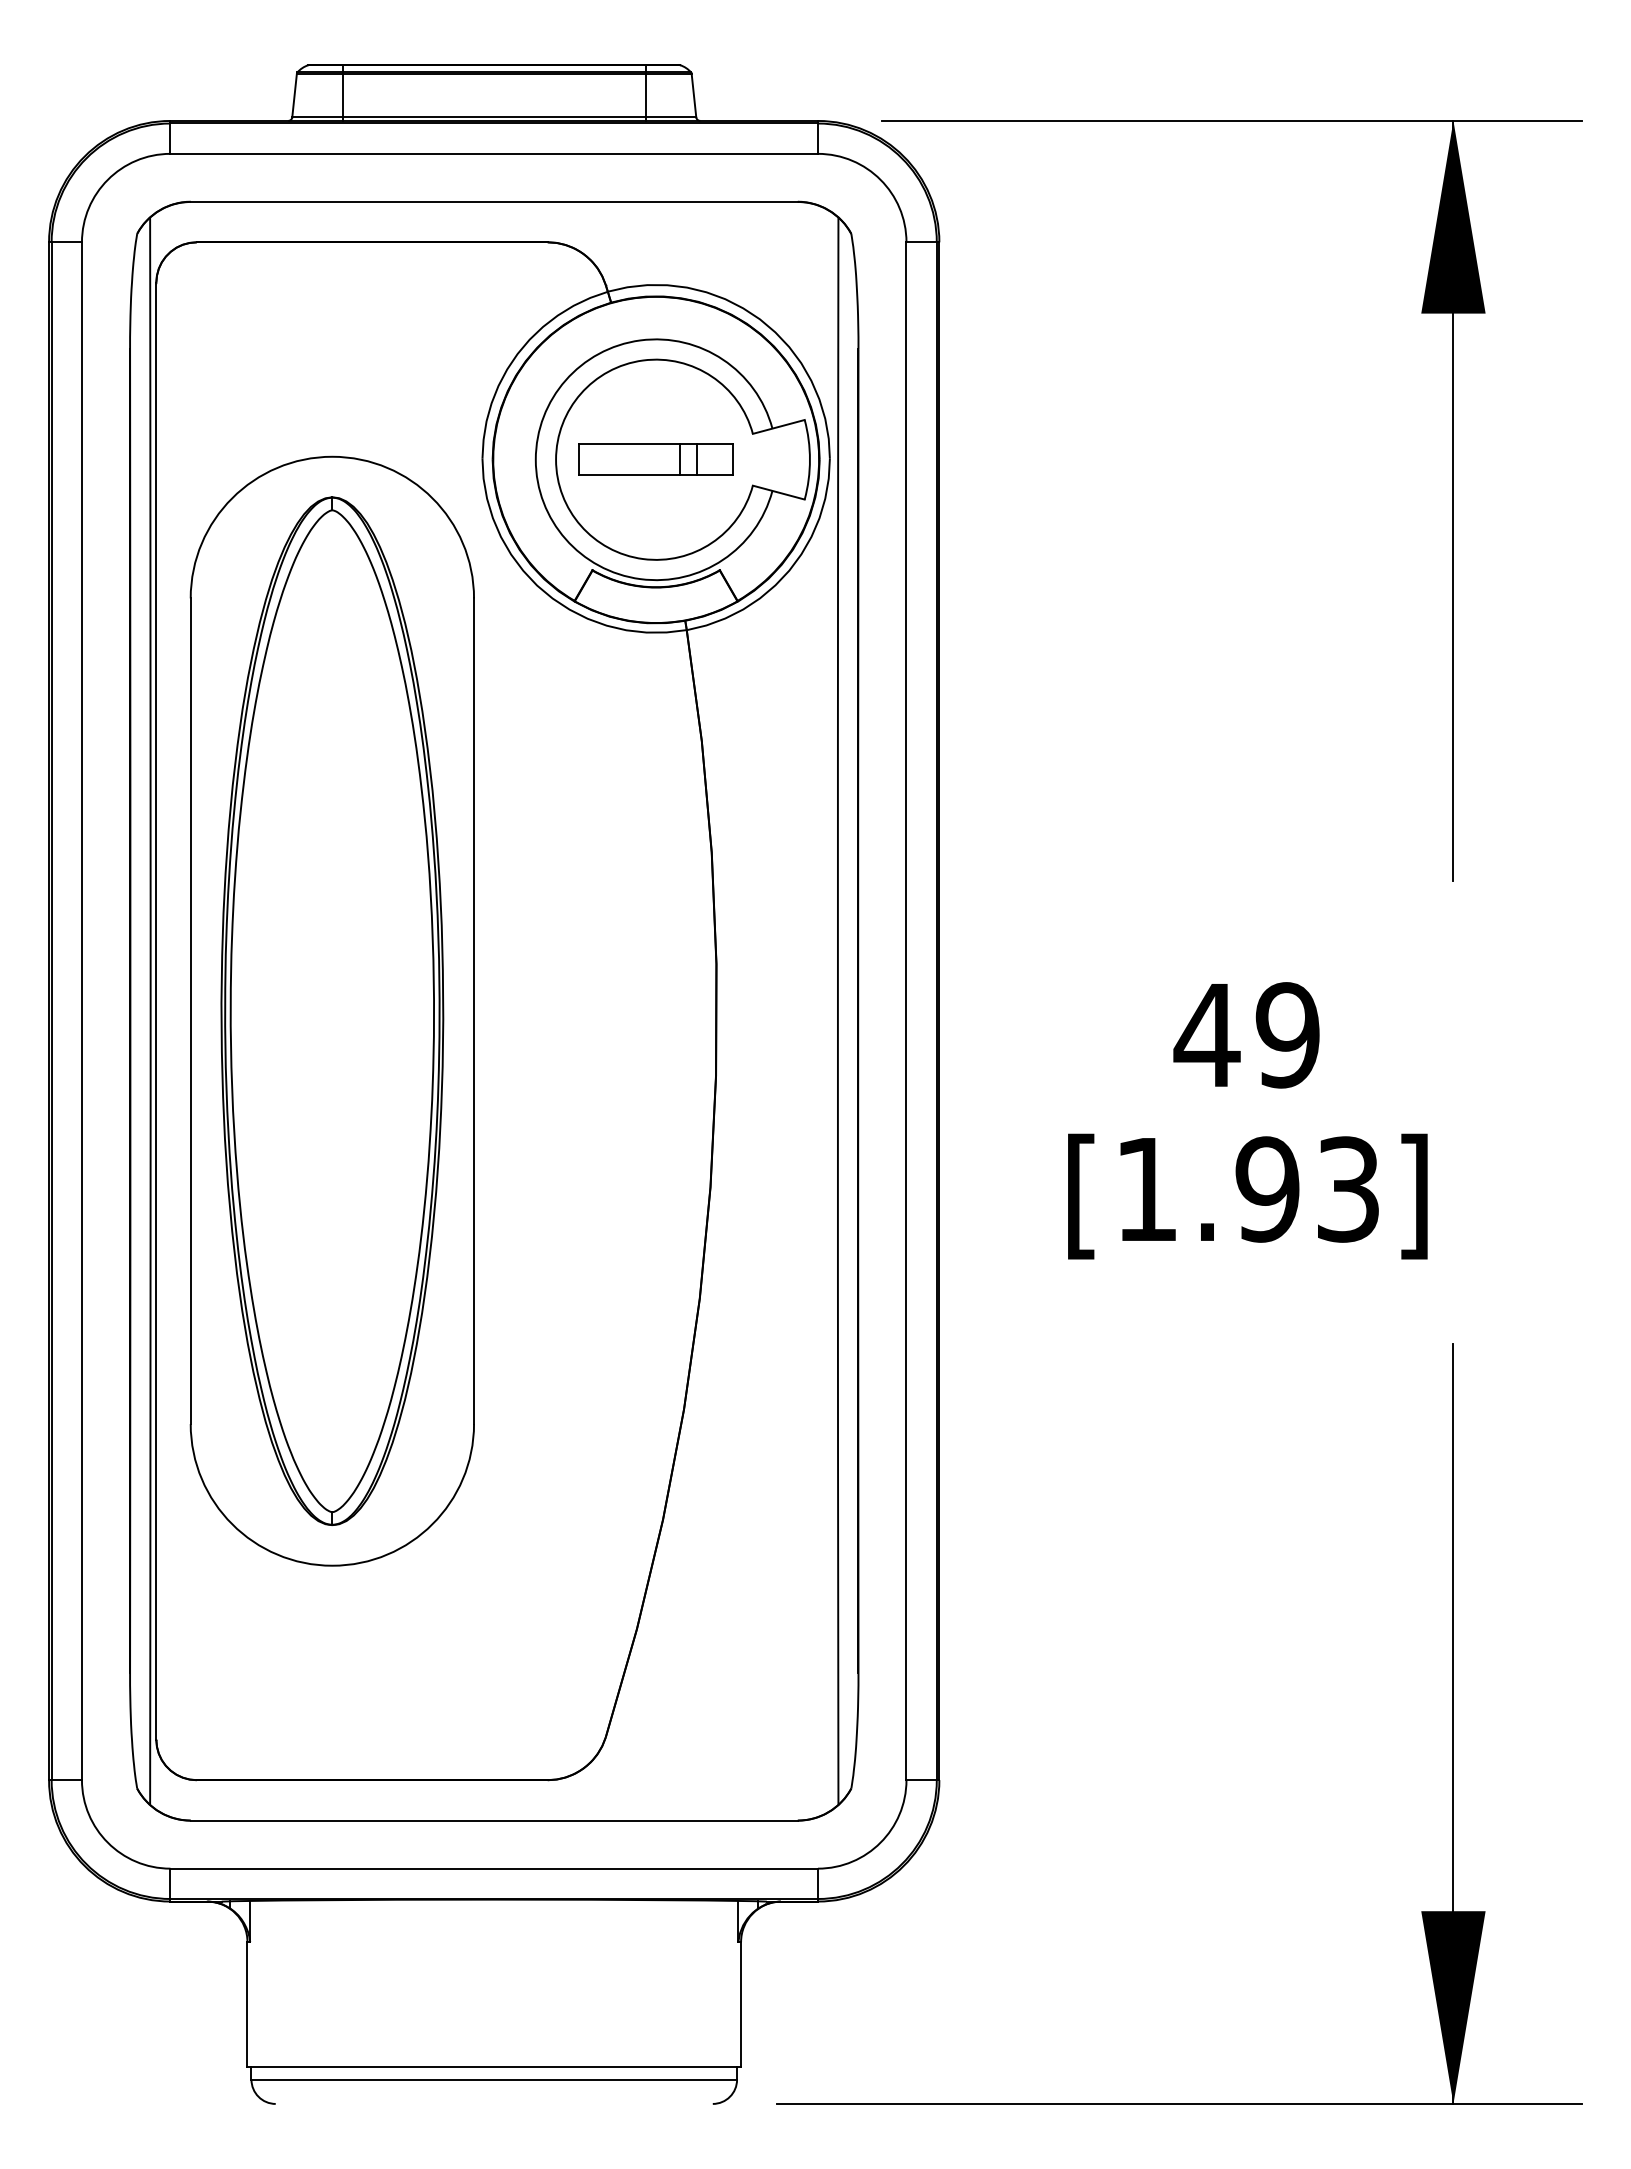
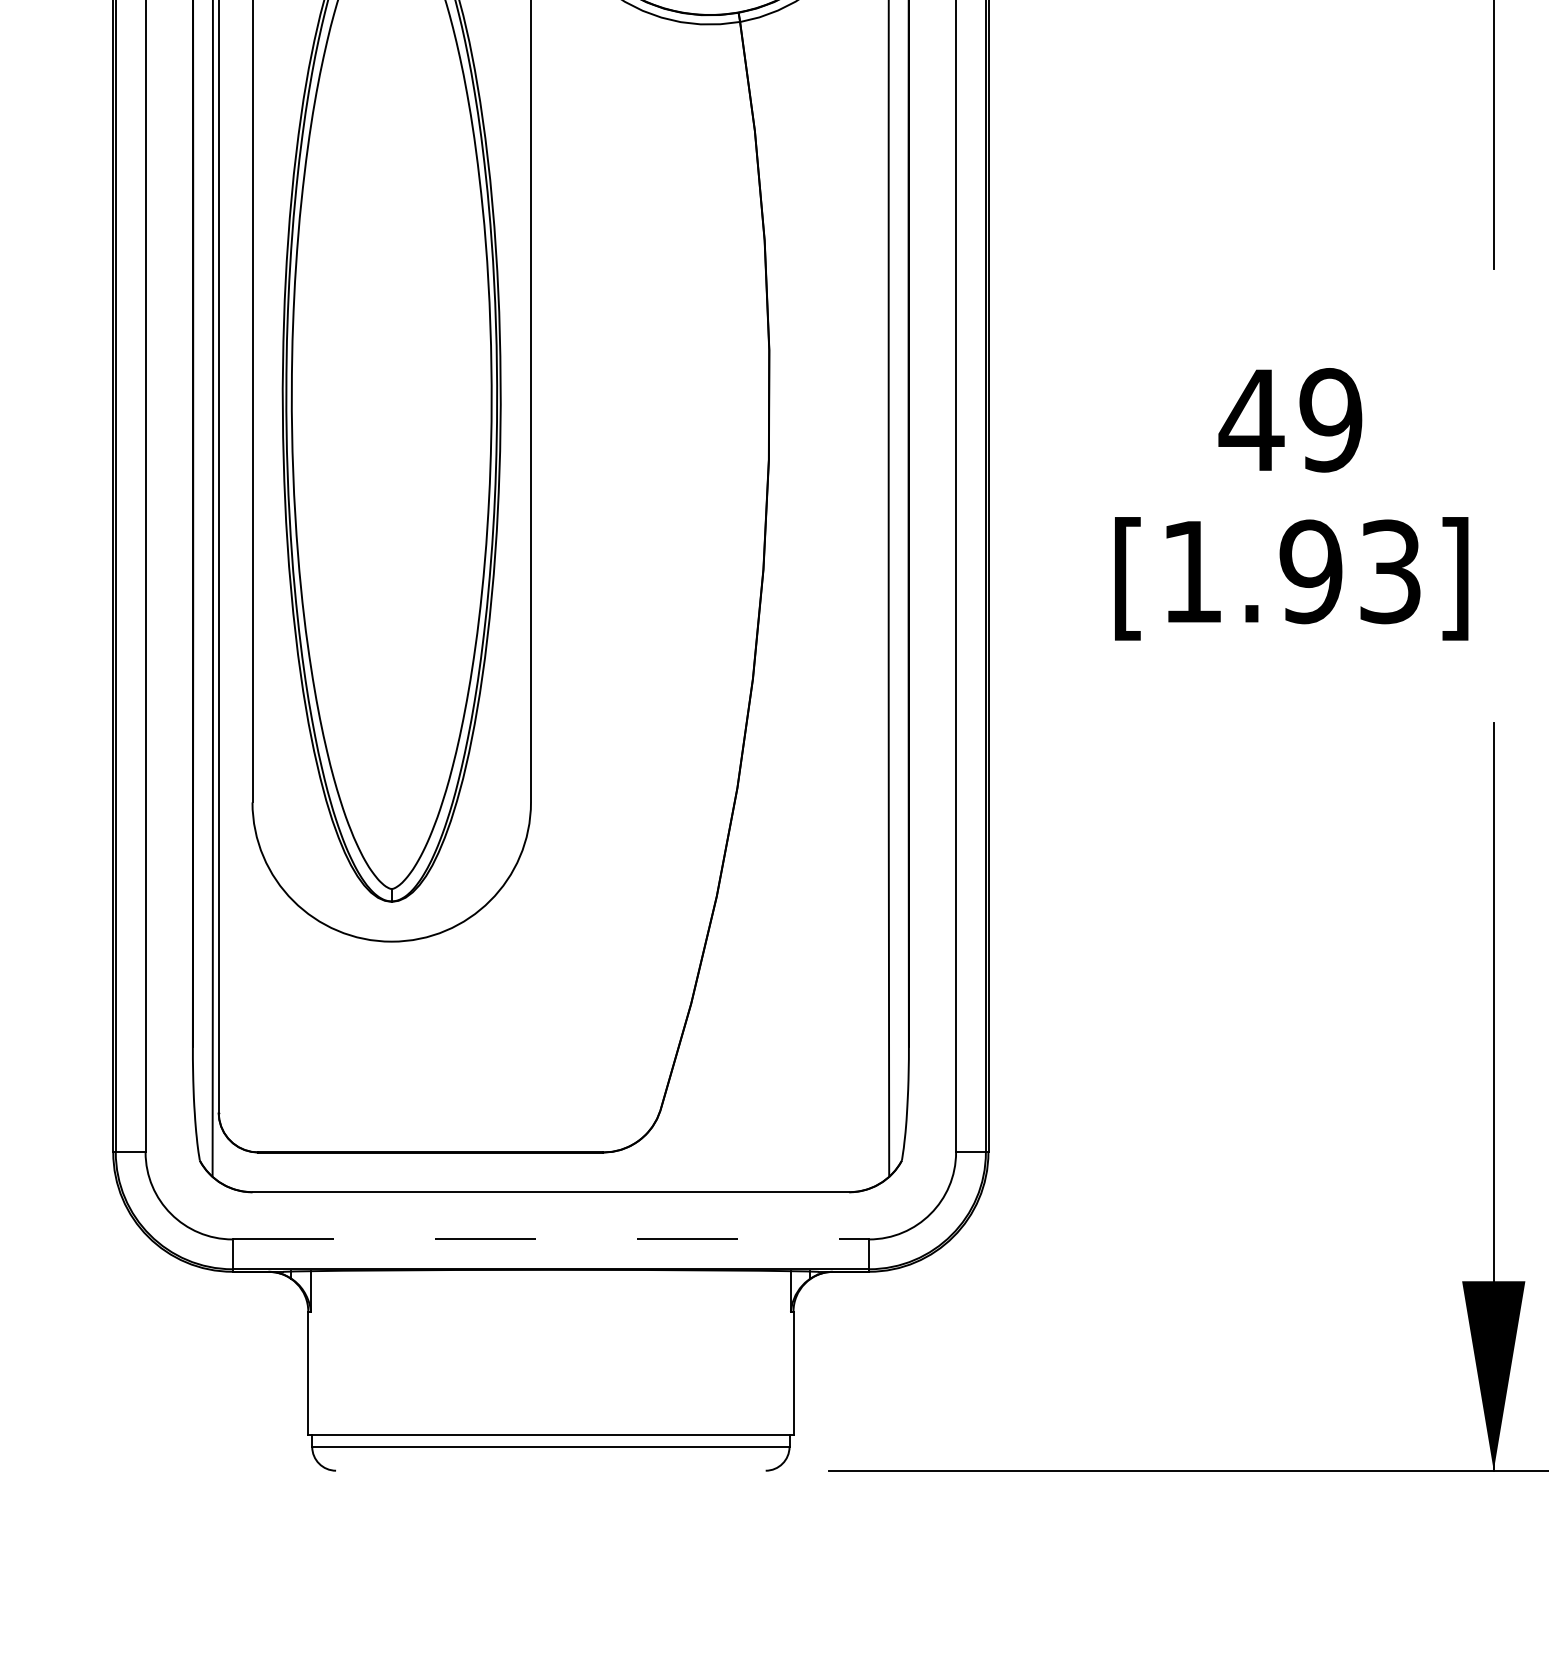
line: (494, 1868) -> (551, 1239), solid -> dashed

